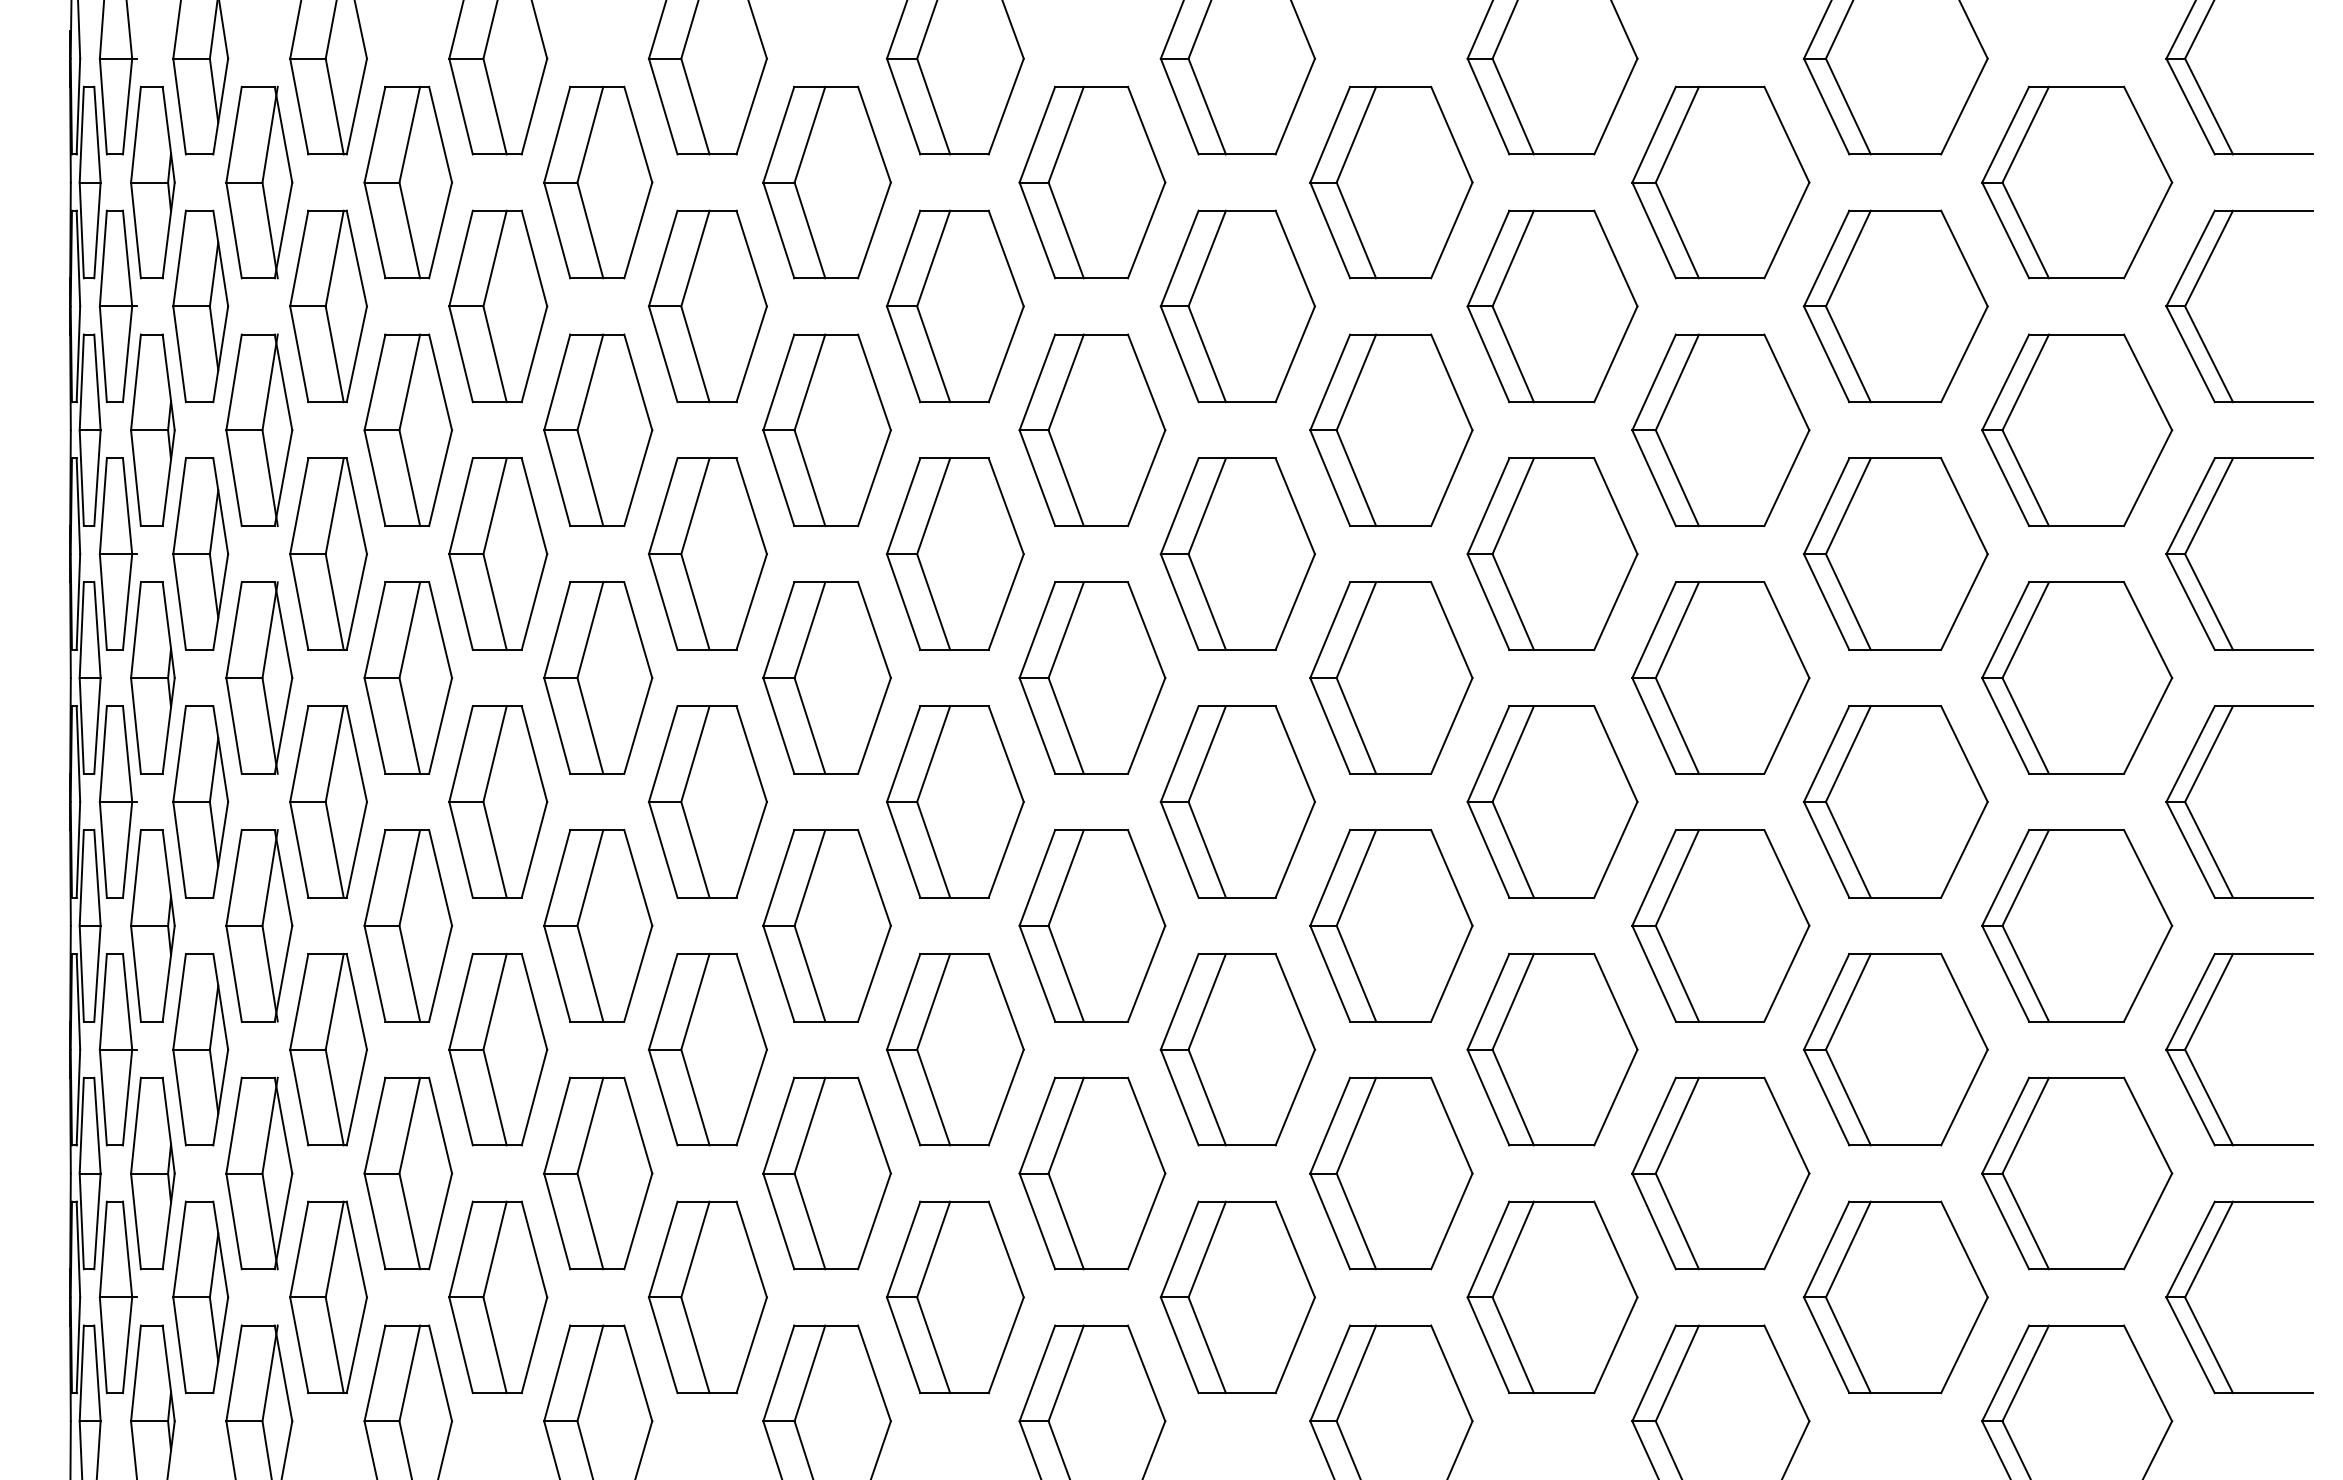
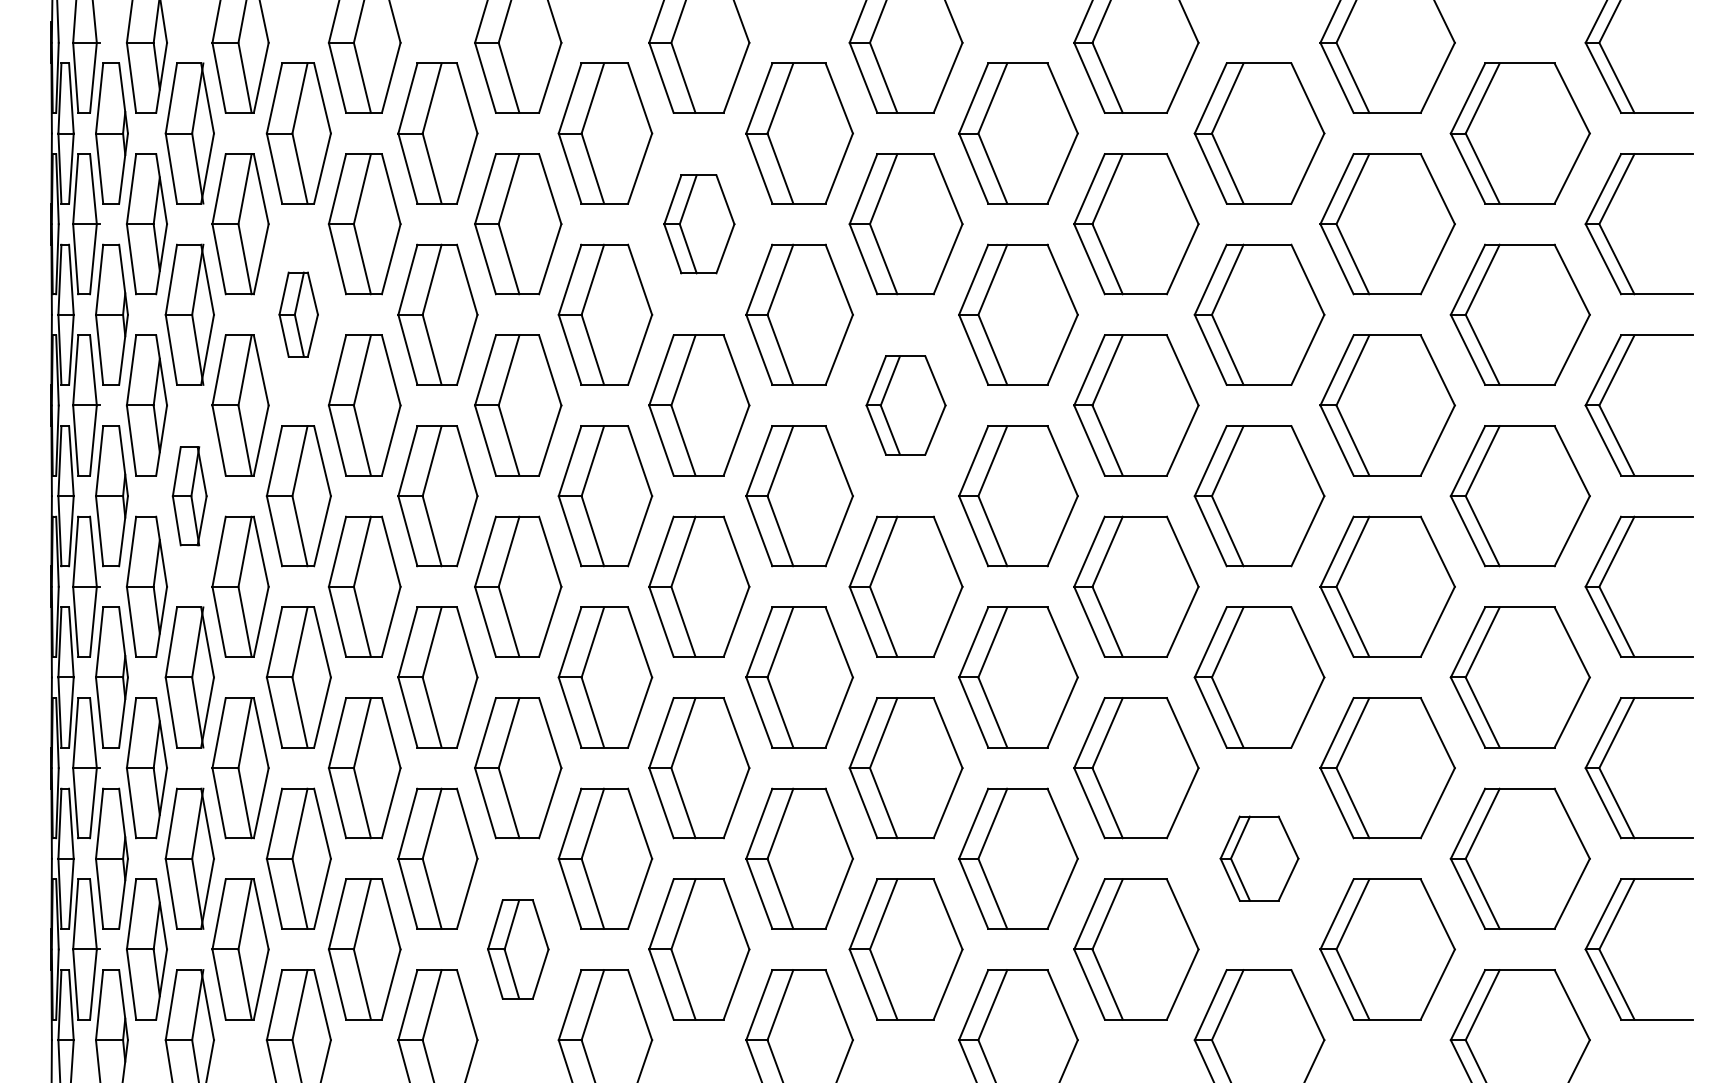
part: (955, 306) -> (699, 224), size x0.7
part: (407, 429) -> (298, 314), size x0.6
part: (1237, 554) -> (905, 405), size x0.7
part: (258, 678) -> (189, 496), size x0.7
part: (1720, 1173) -> (1259, 858), size x0.6
part: (708, 1297) -> (518, 949), size x0.7

